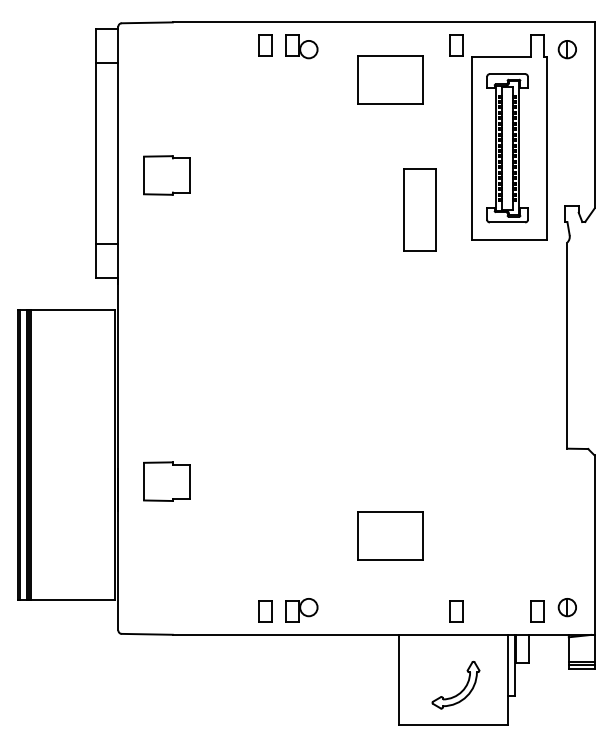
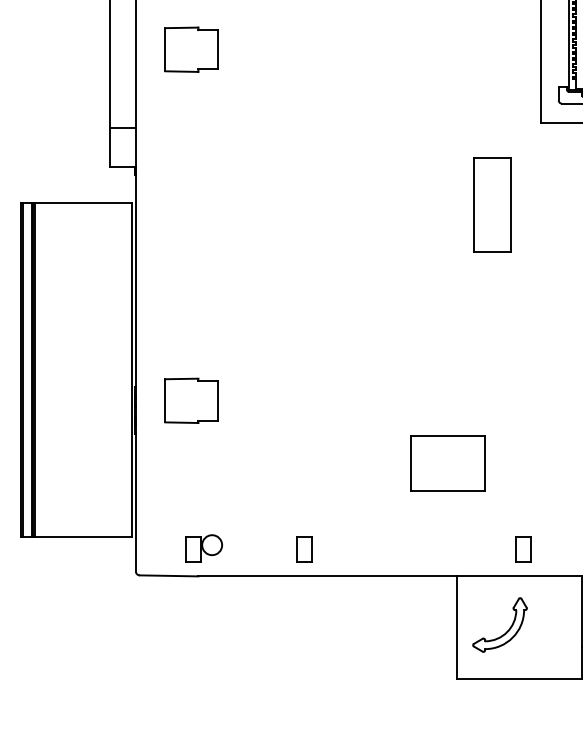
part: (419, 209) -> (491, 204), moved
part: (301, 610) -> (203, 548), moved
part: (461, 690) -> (506, 631), moved

